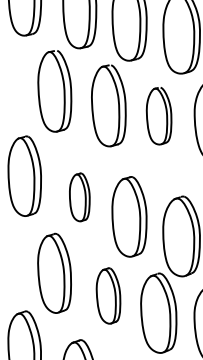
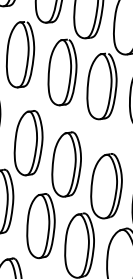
part: (158, 115) -> (101, 85), size x1.43
part: (79, 197) -> (28, 143), size x1.67
part: (108, 295) -> (40, 225), size x1.43

